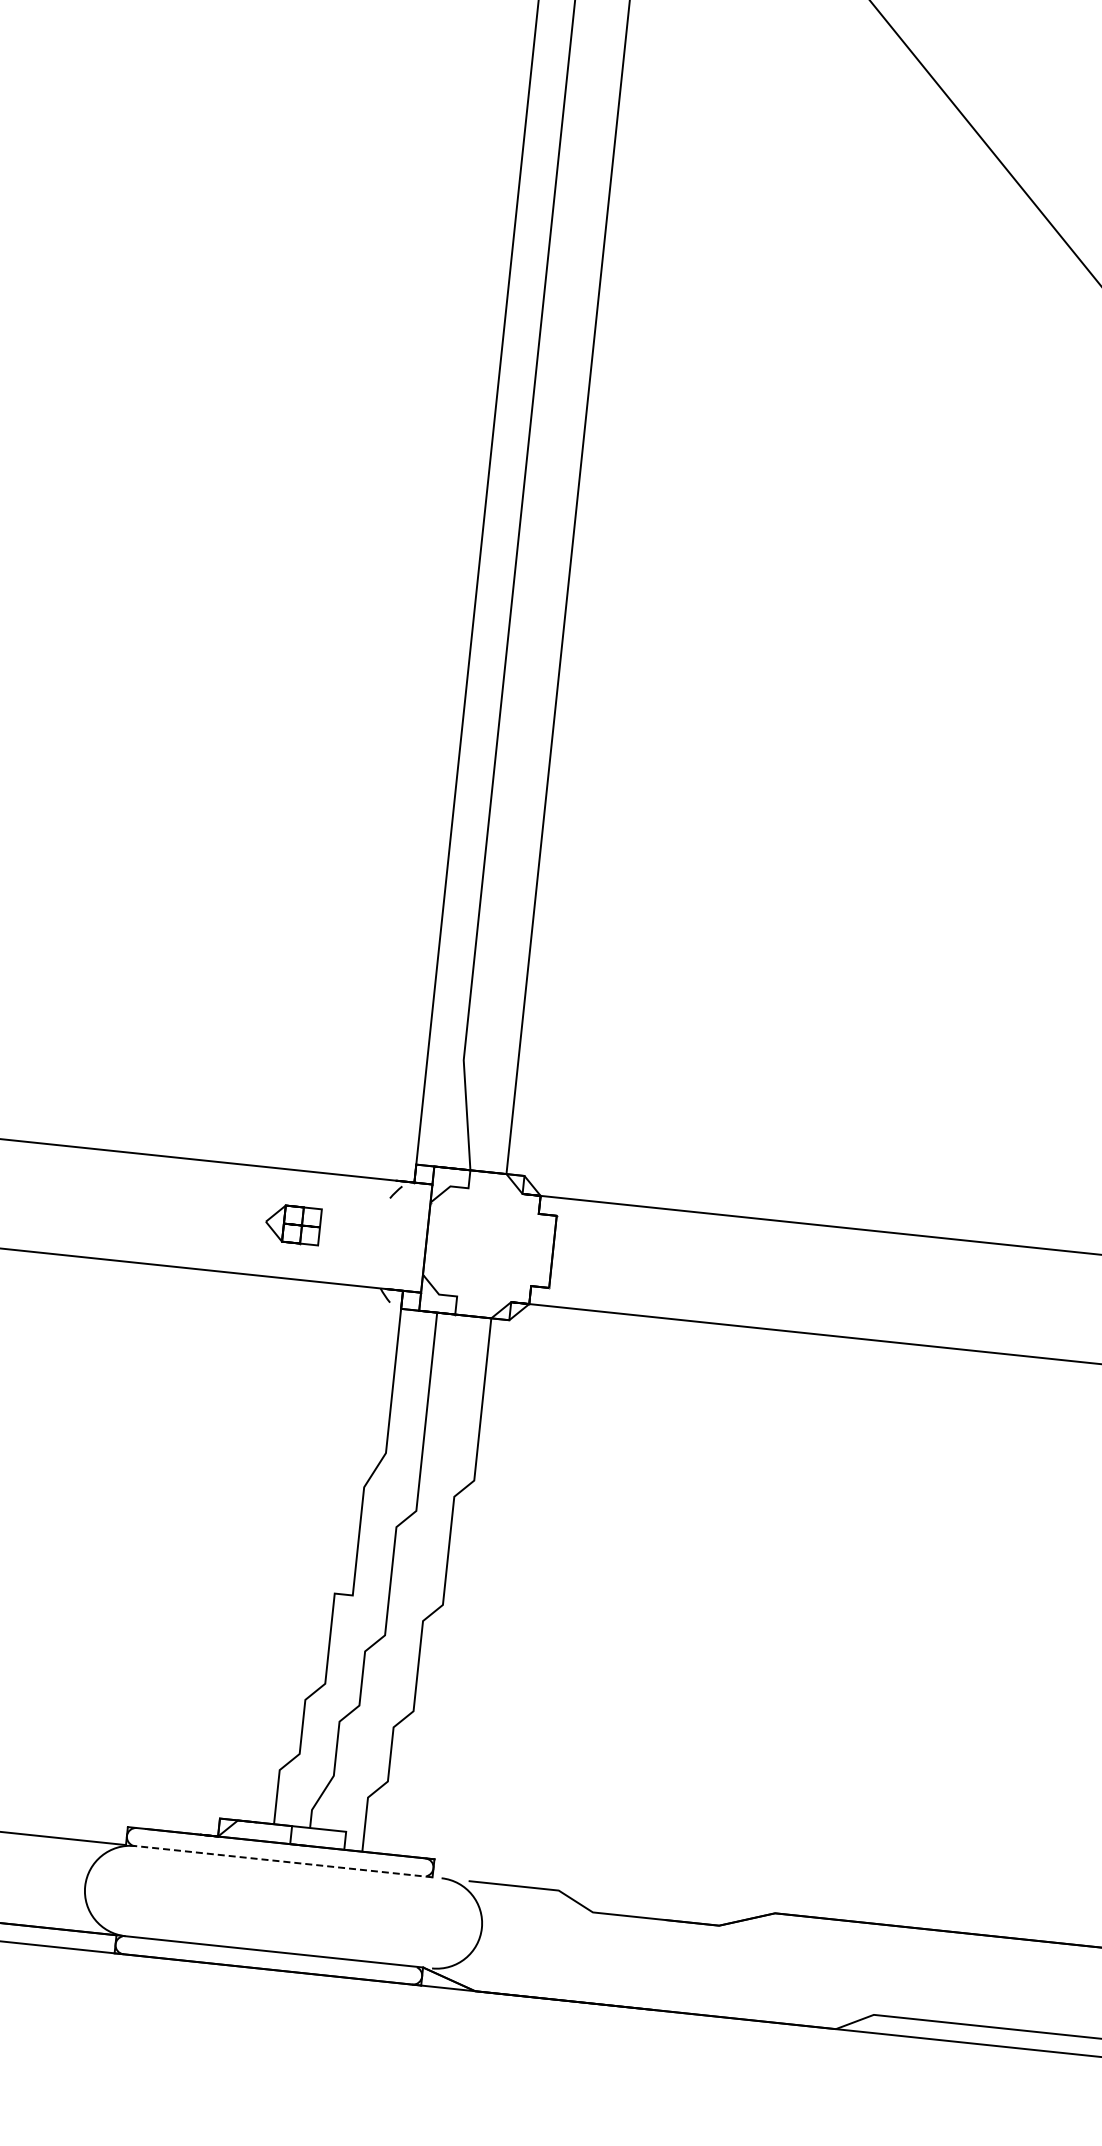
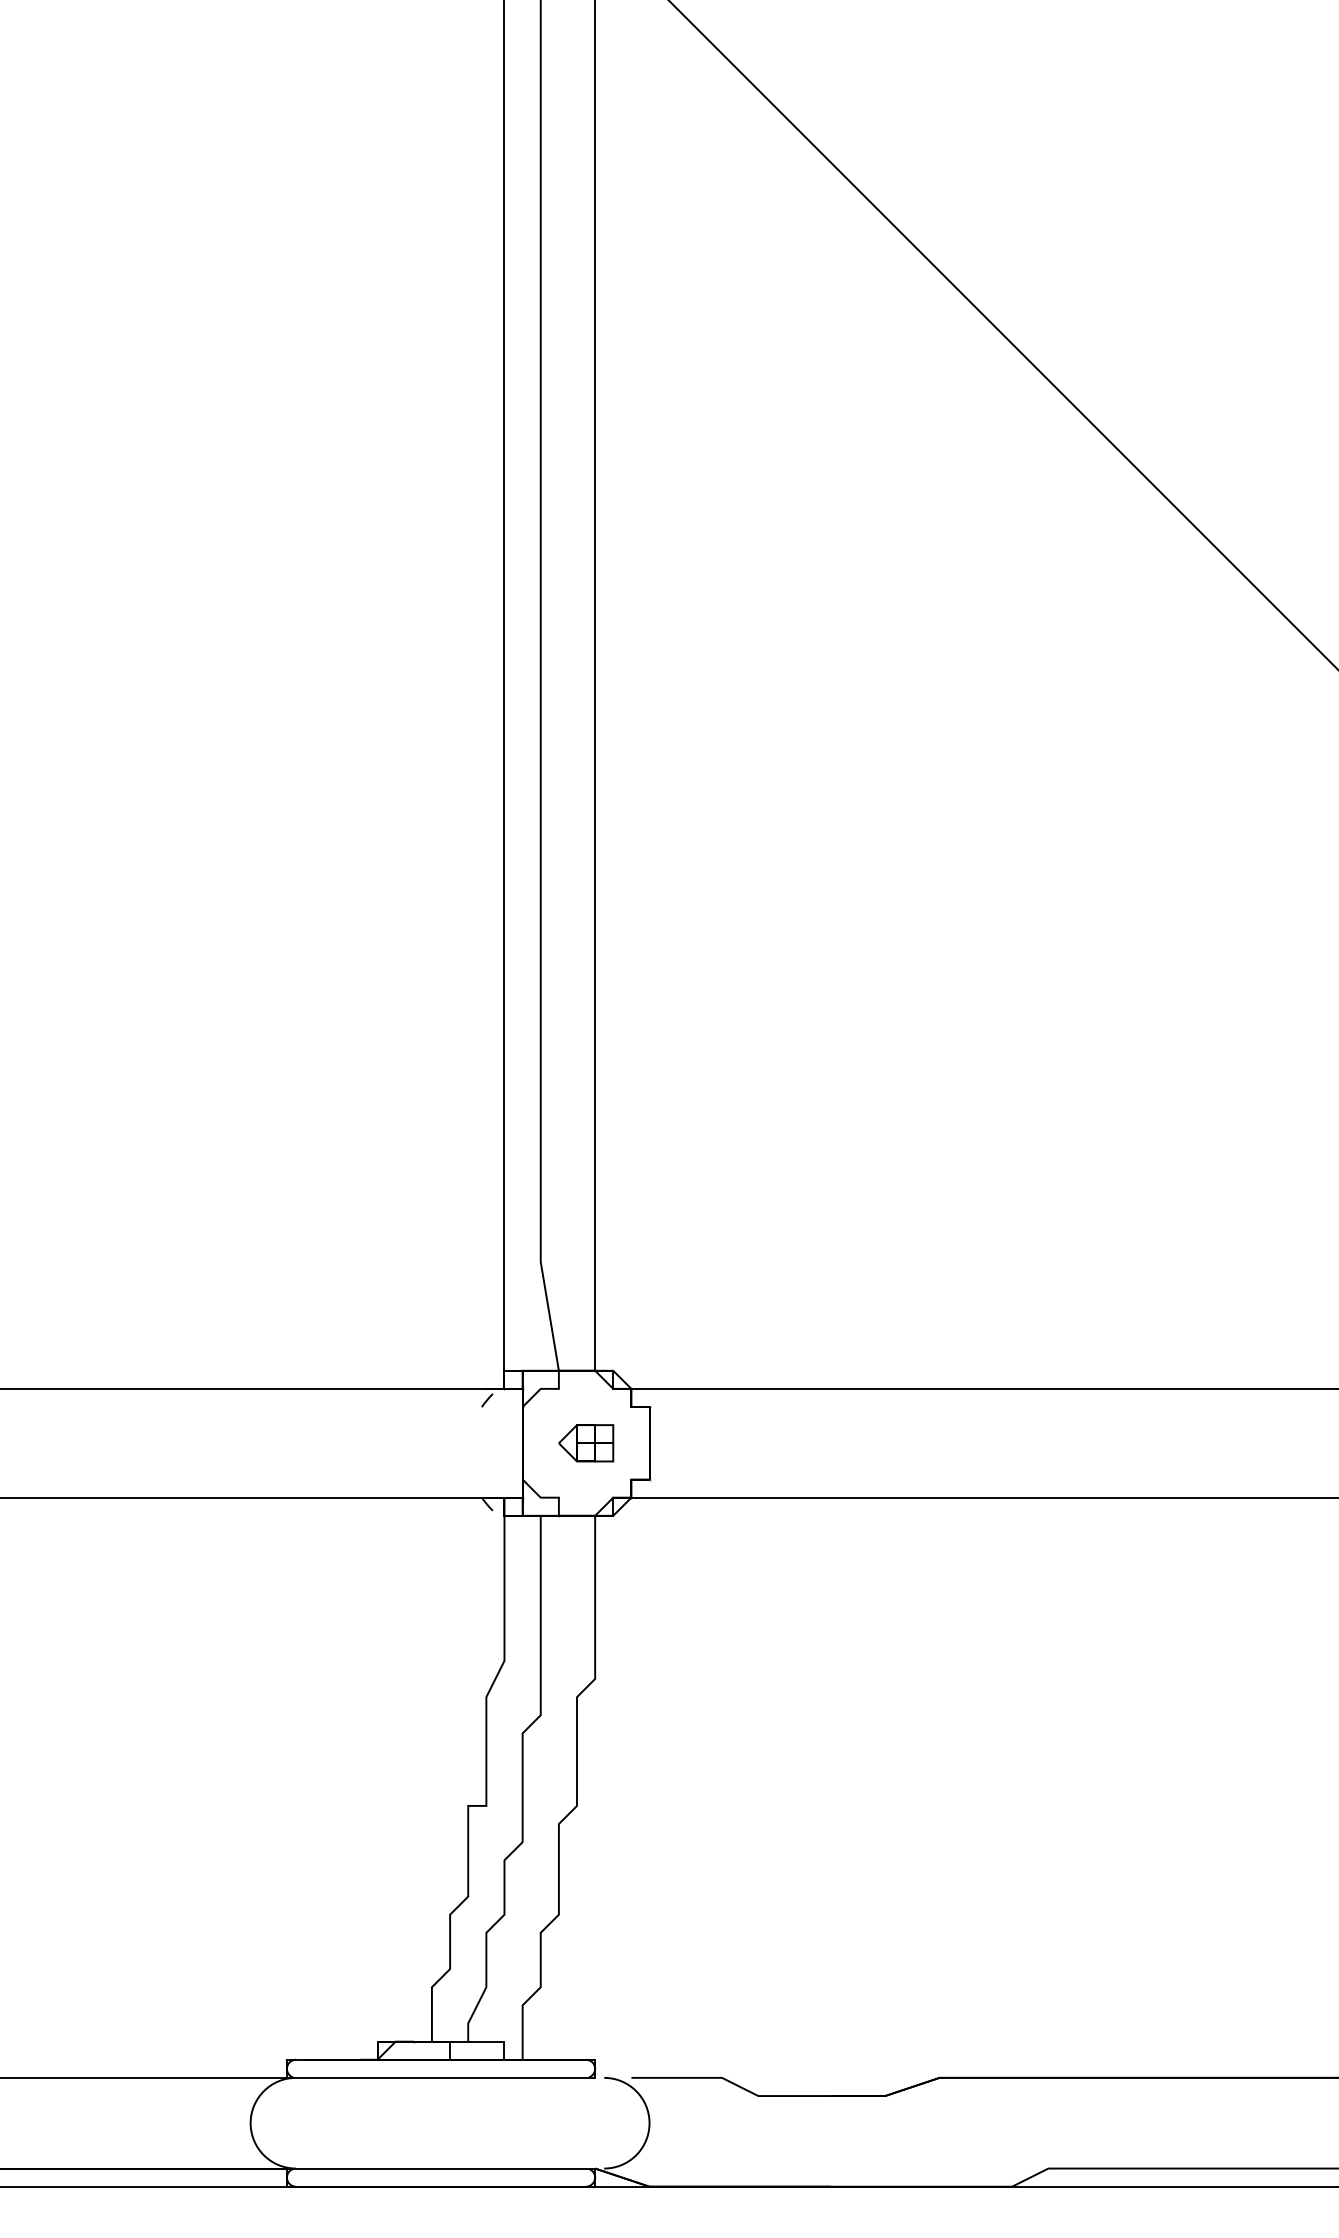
part: (293, 1224) -> (586, 1443), moved
line: (278, 1860) -> (440, 2077), dashed -> solid

